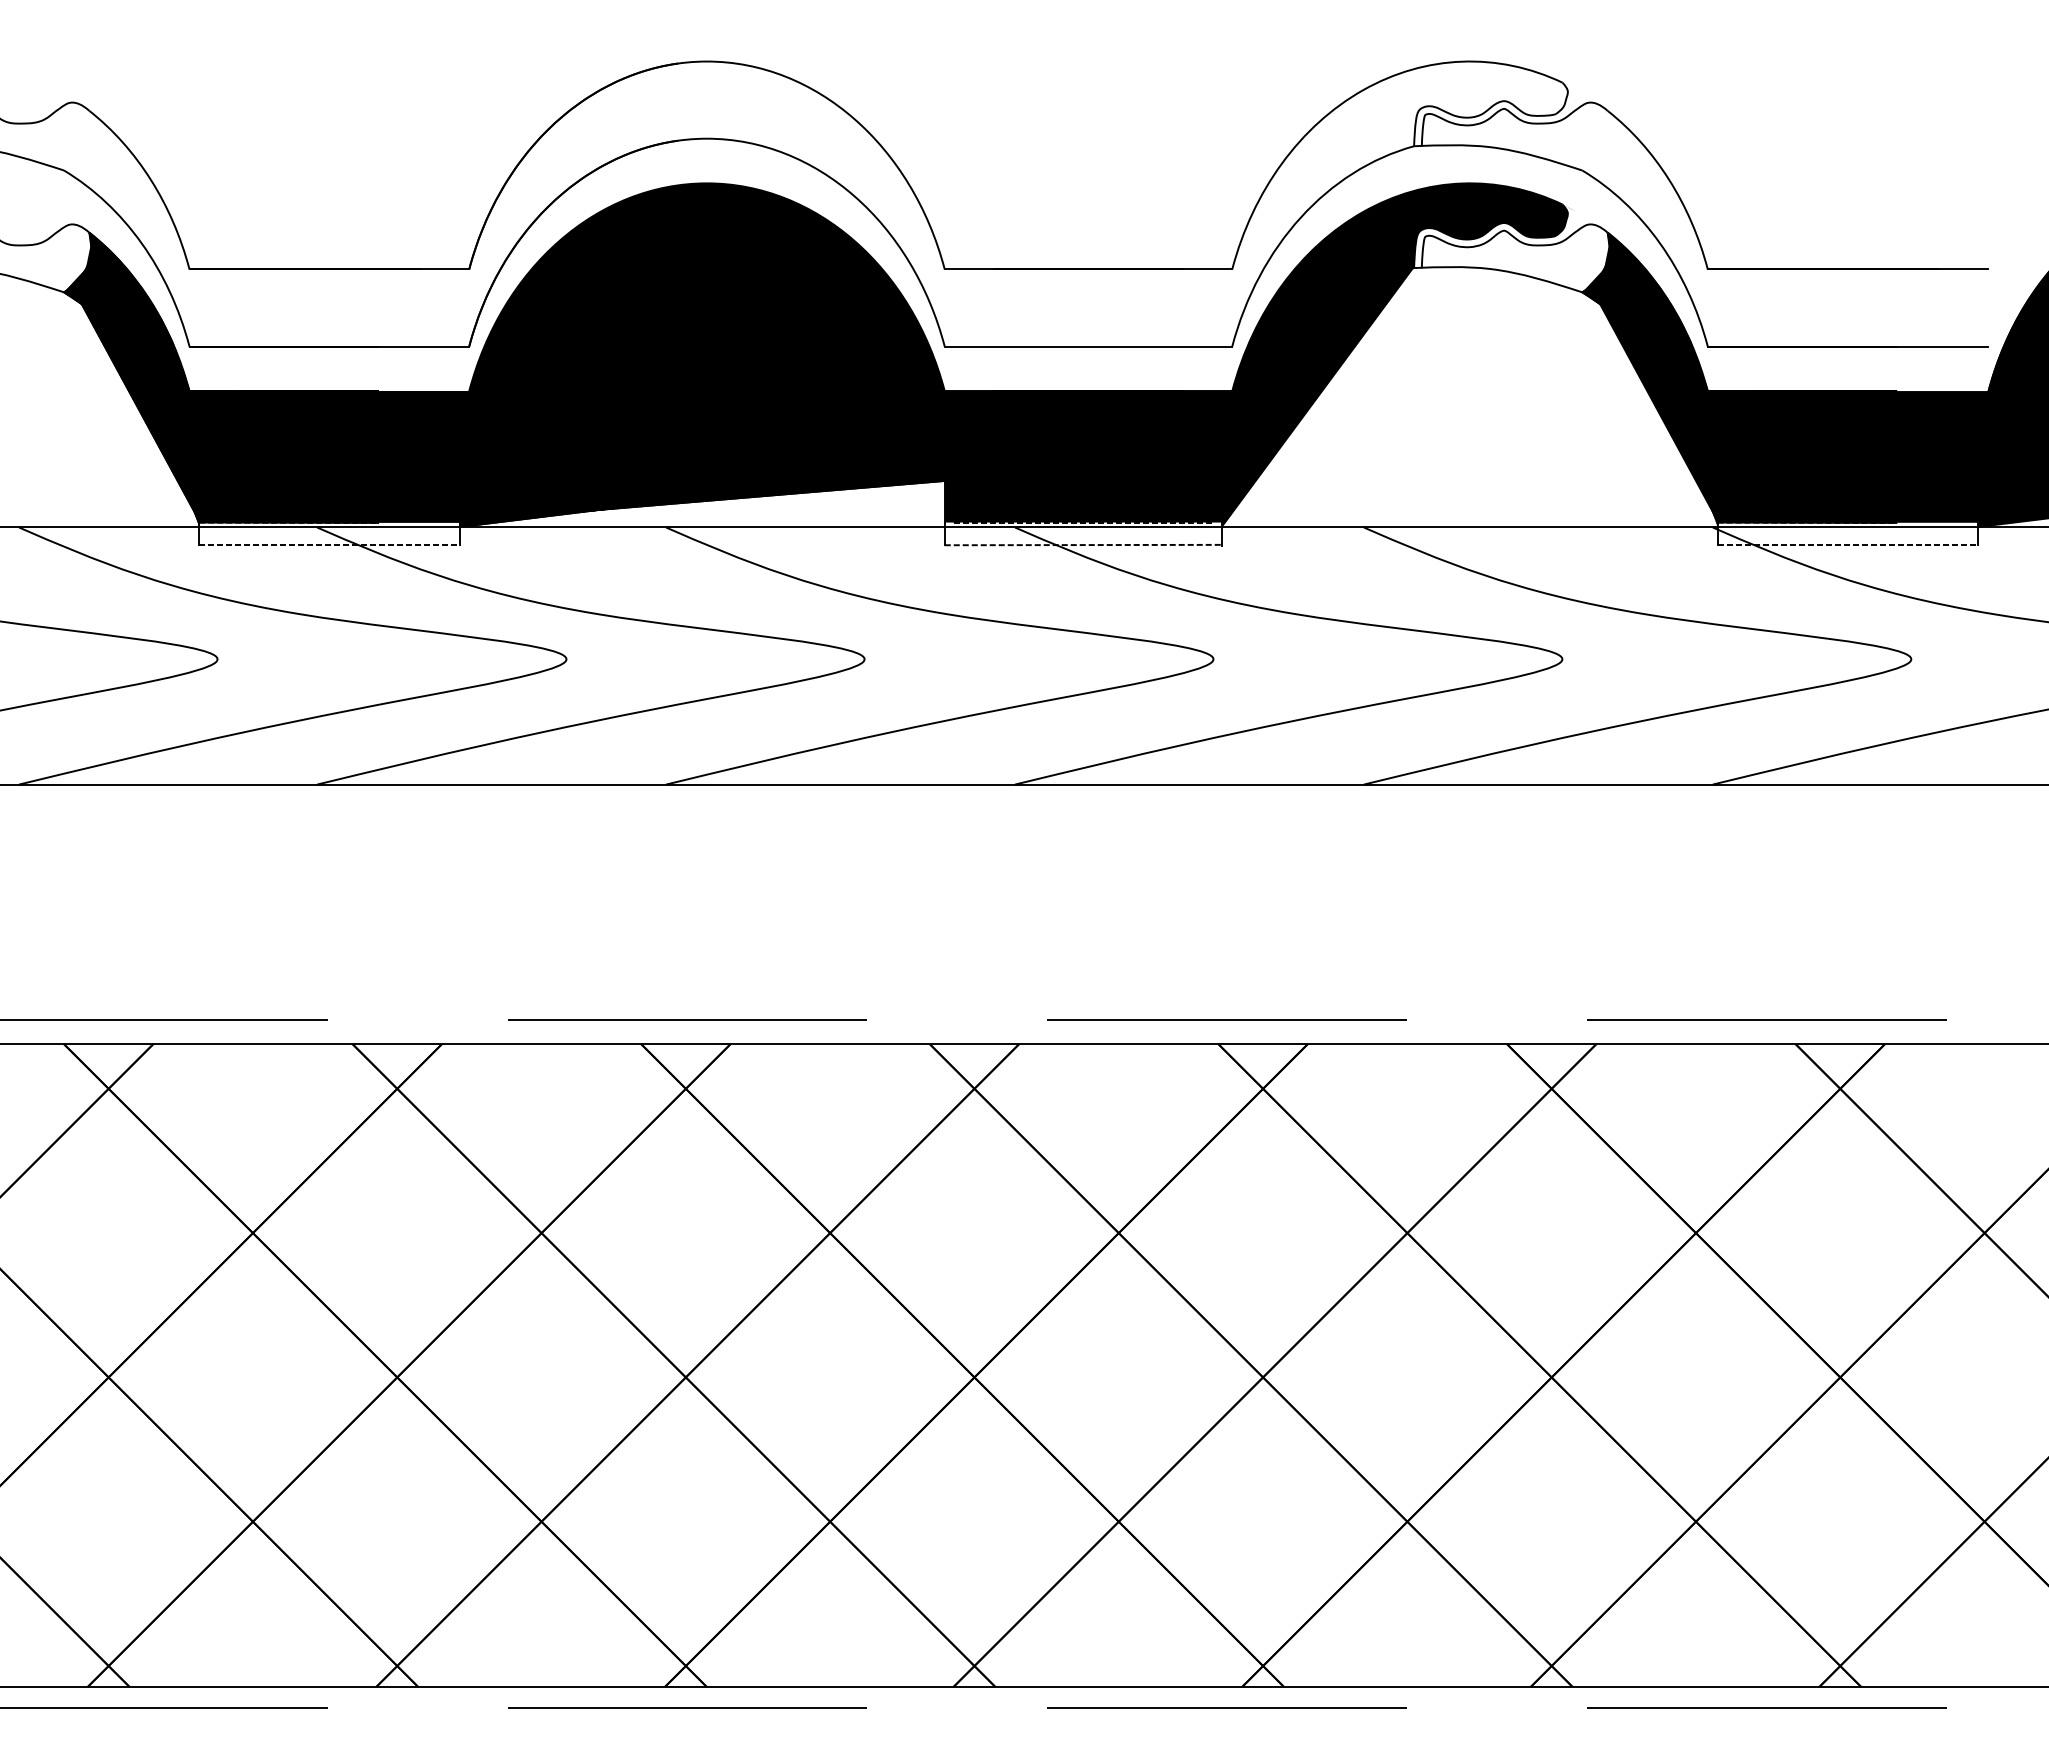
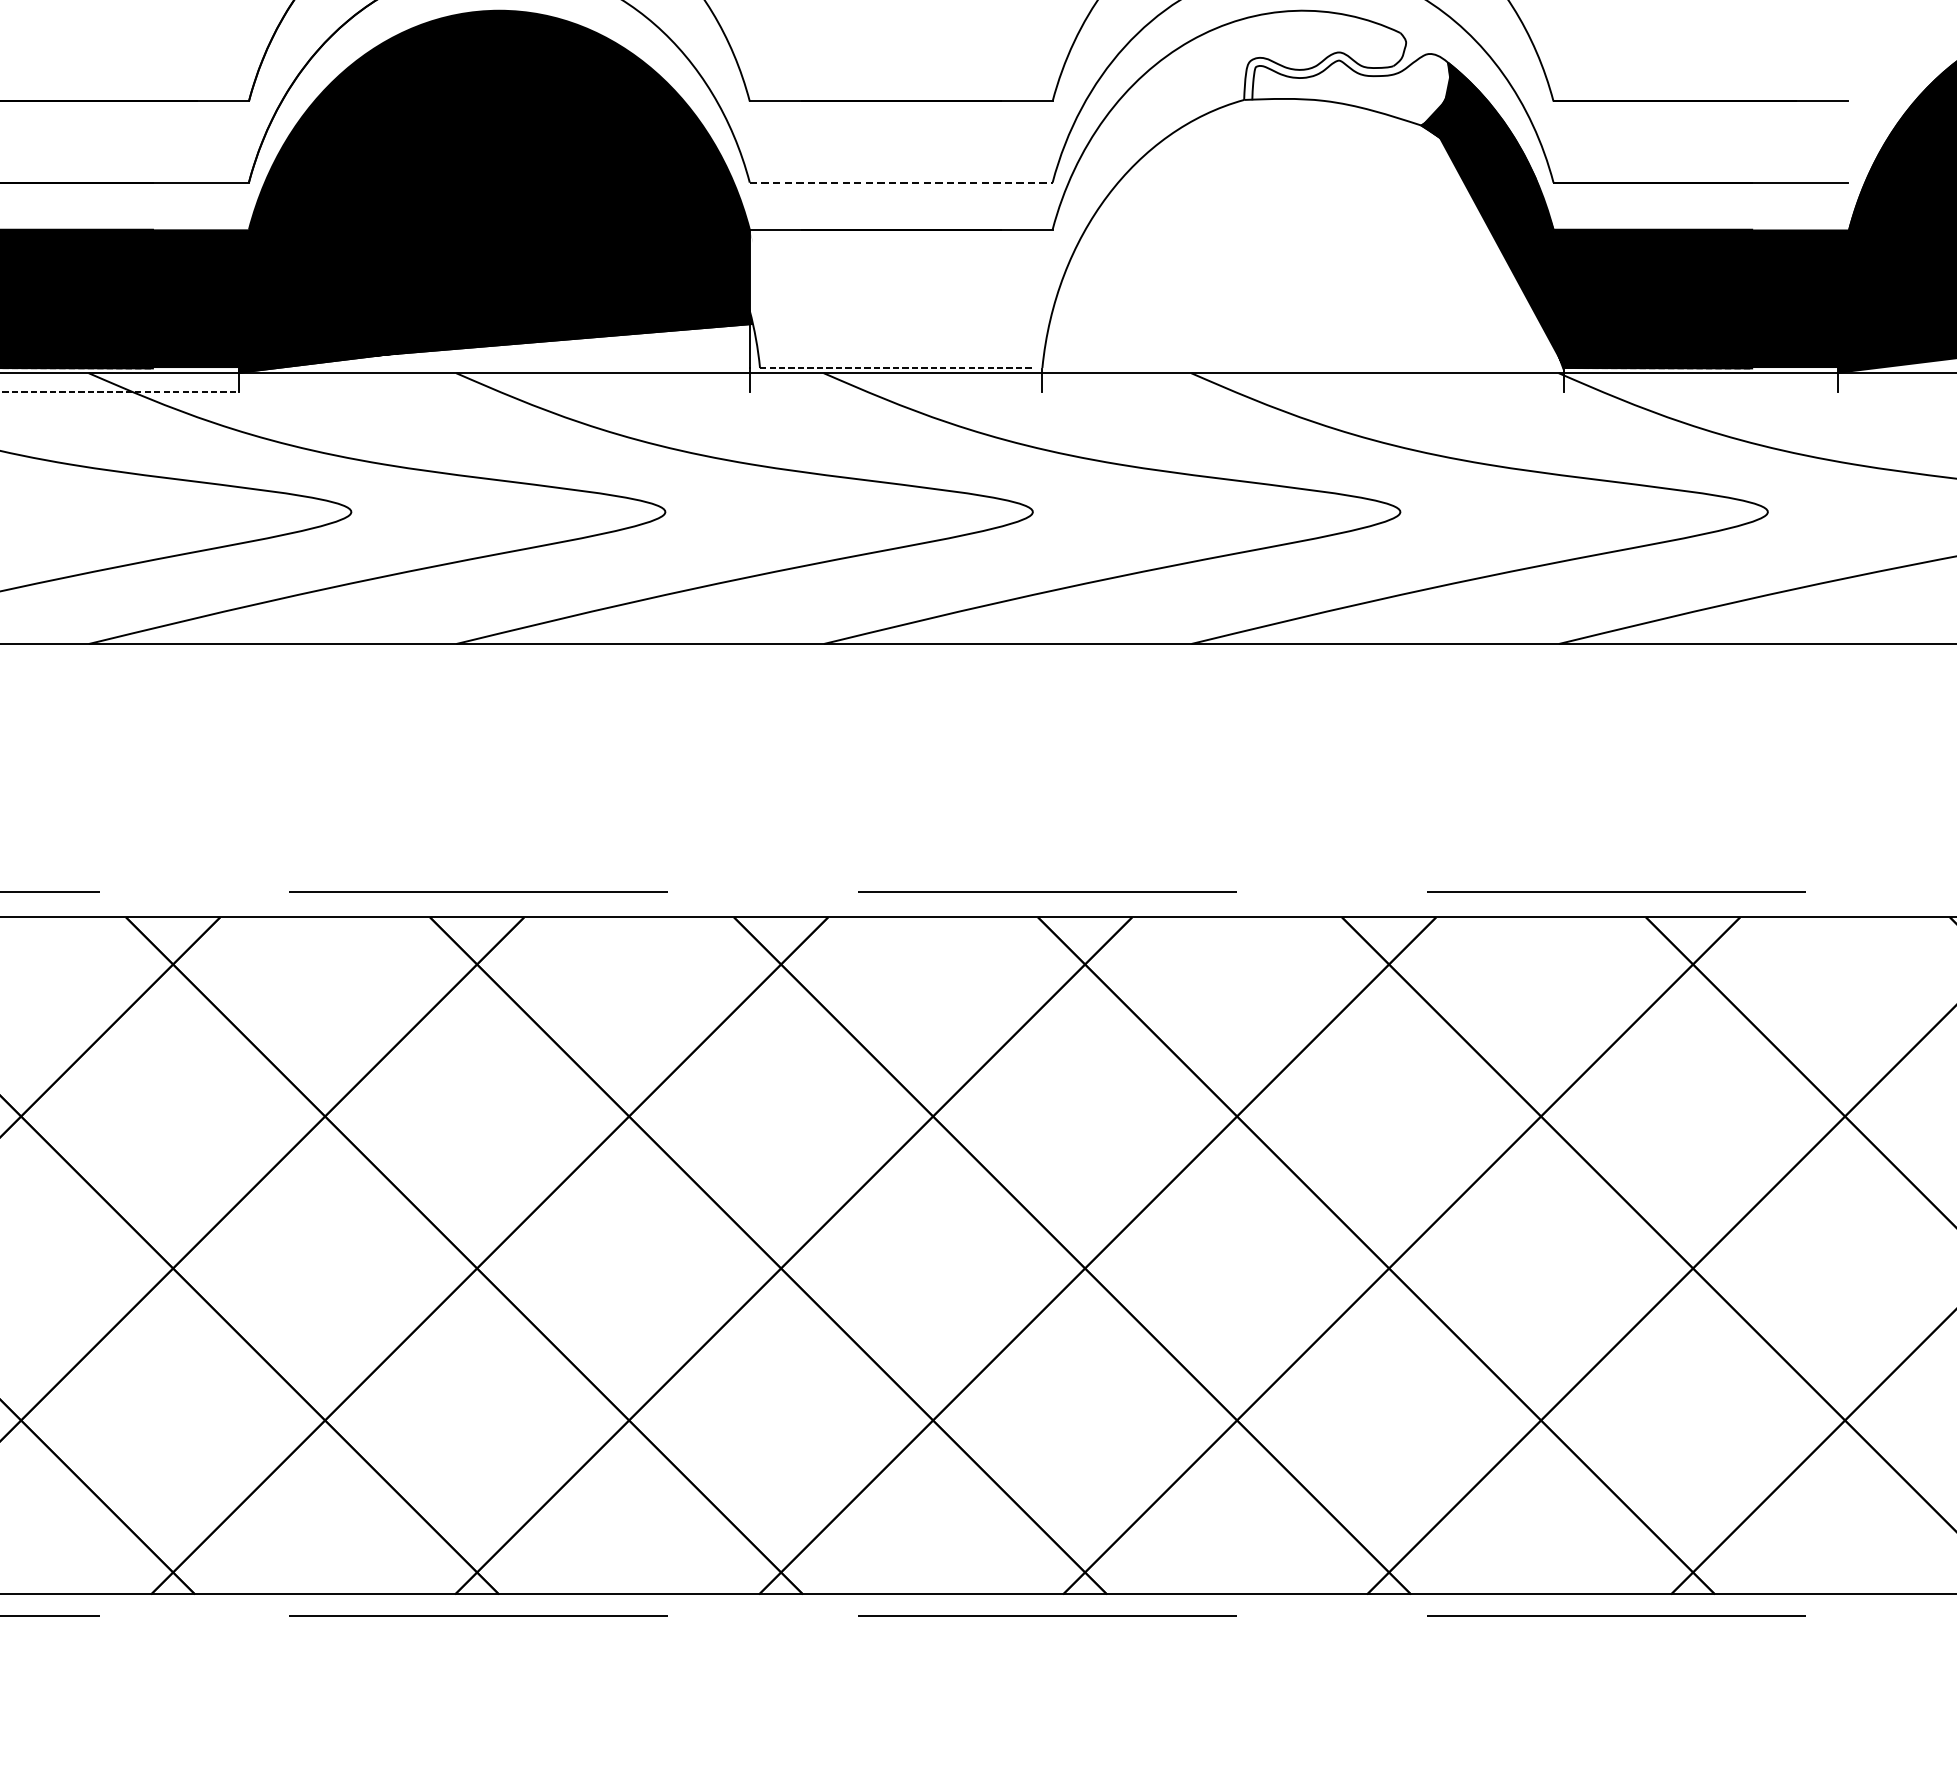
line: (1088, 346) -> (901, 182), solid -> dashed
fill: (1260, 355) -> (1082, 192), removed
line: (1083, 544) -> (895, 391), removed
line: (1847, 544) -> (1700, 391), removed

